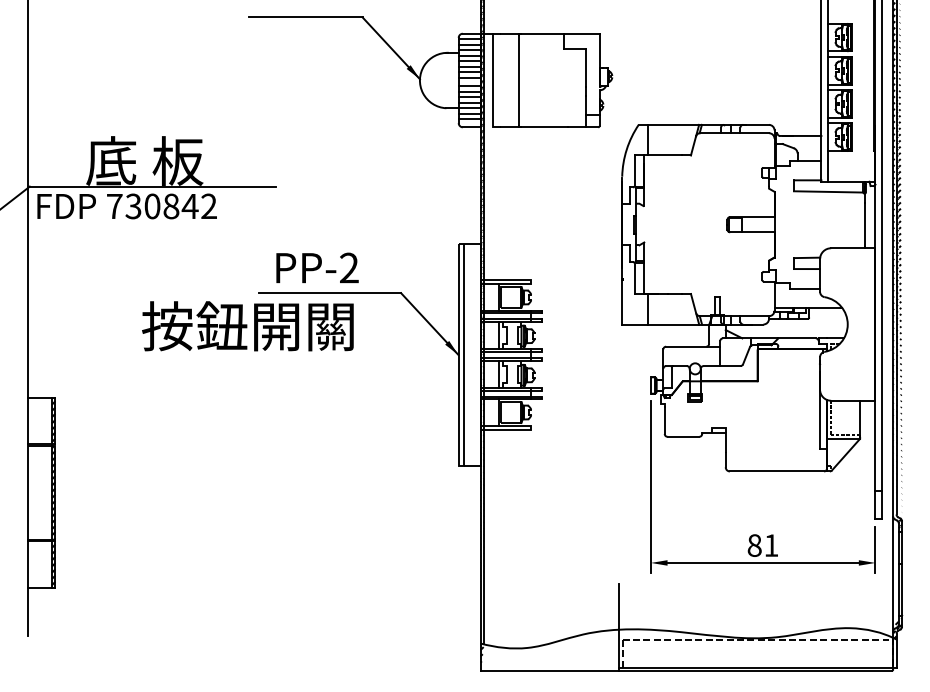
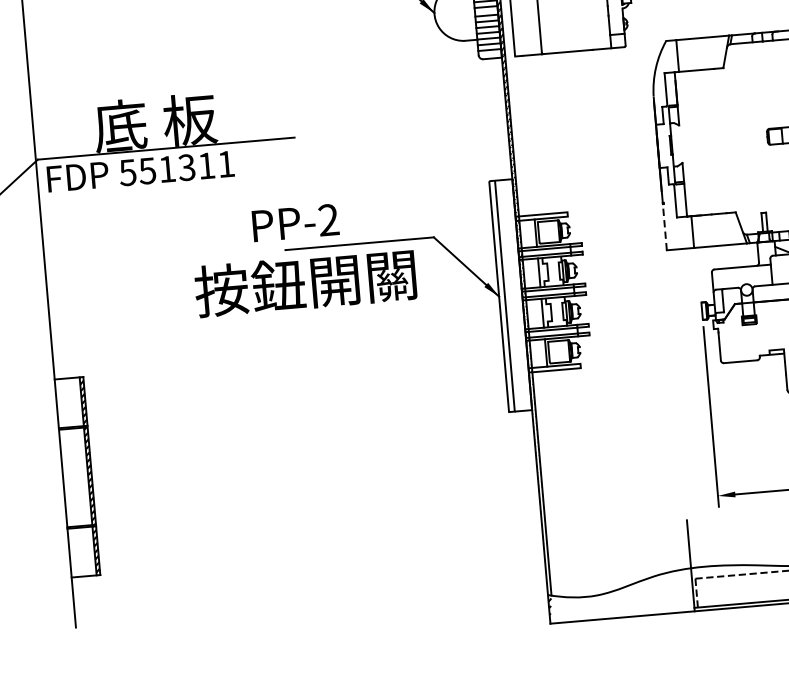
text: (161, 206) -> (176, 168), 730842 -> 551311
text: (317, 267) -> (295, 222), moved
line: (622, 301) -> (665, 226), solid -> dashed
text: (247, 326) -> (305, 283), moved

